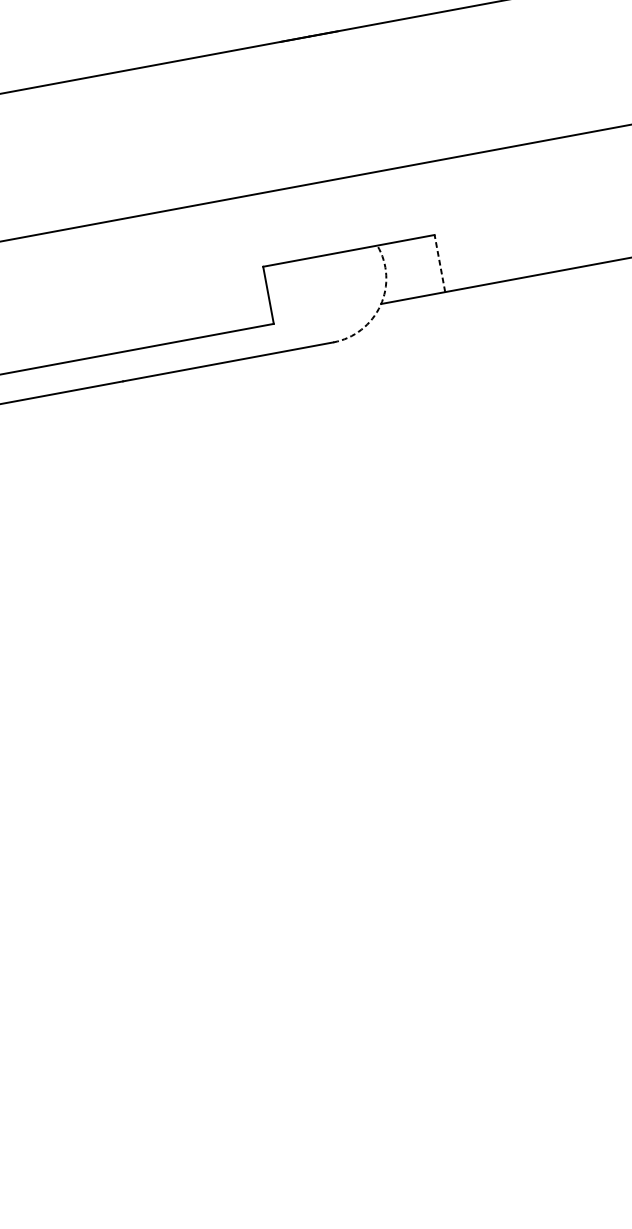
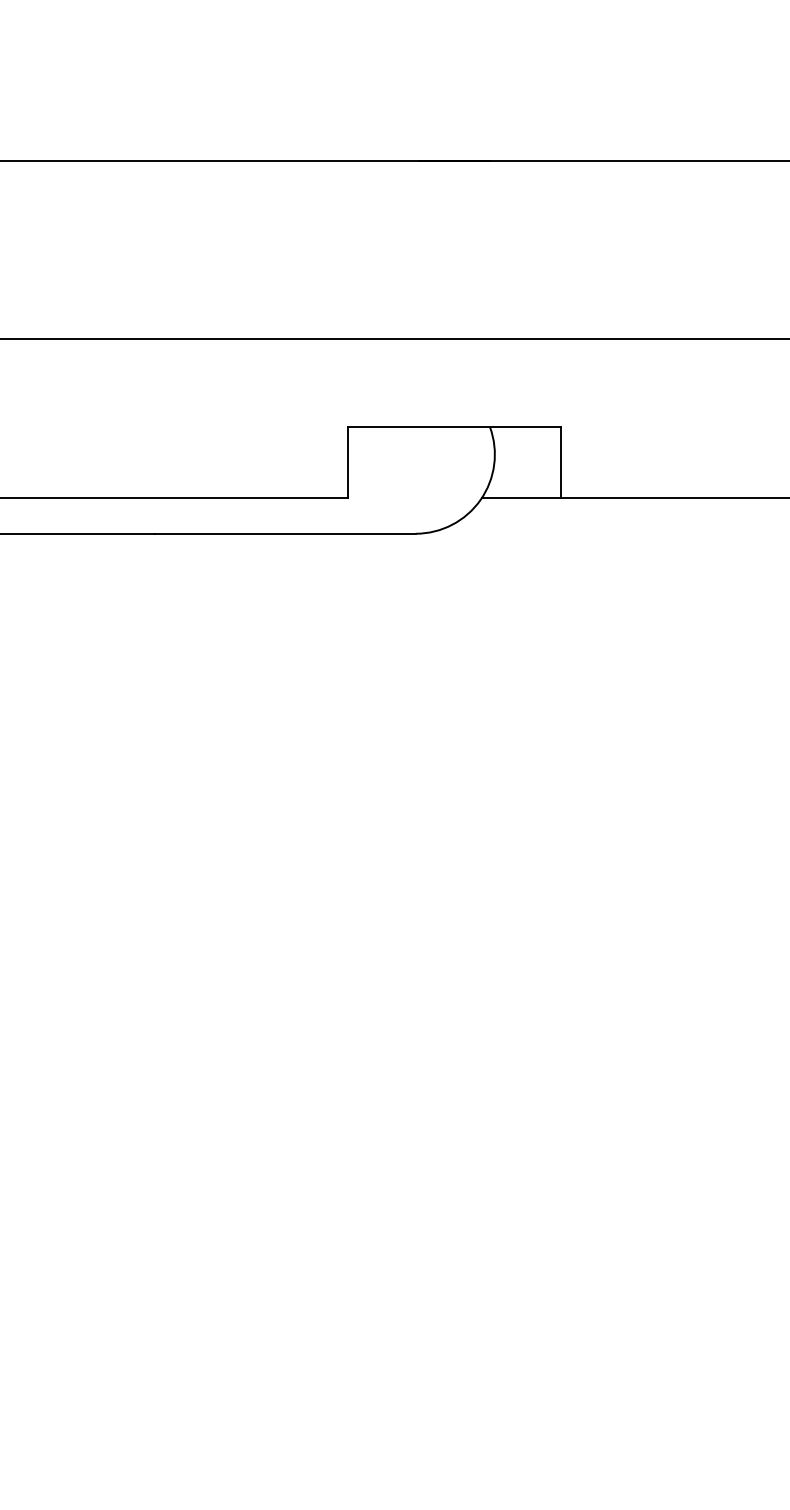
line: (440, 263) -> (561, 462), dashed -> solid
arc: (380, 305) -> (480, 499), dashed -> solid

